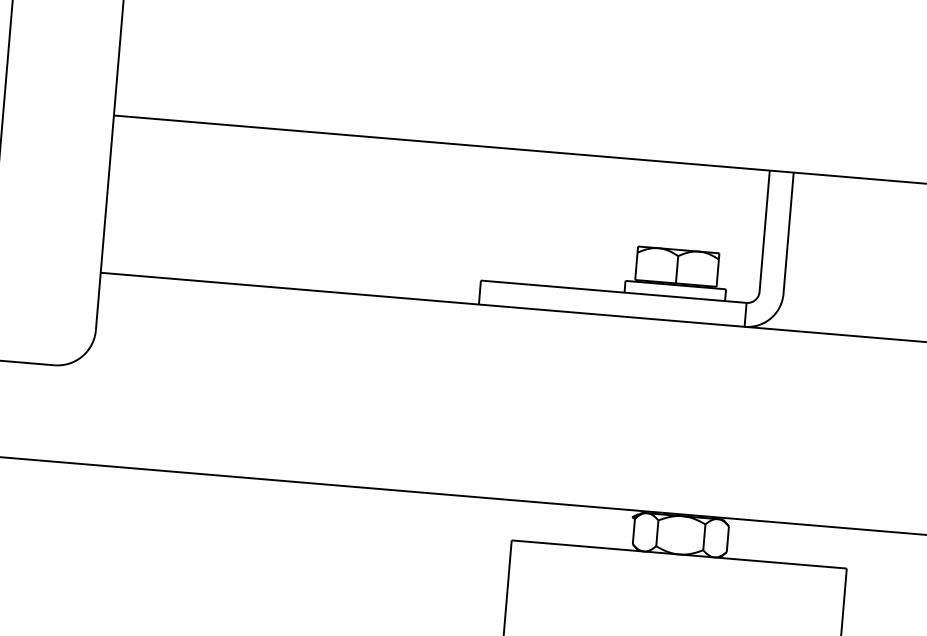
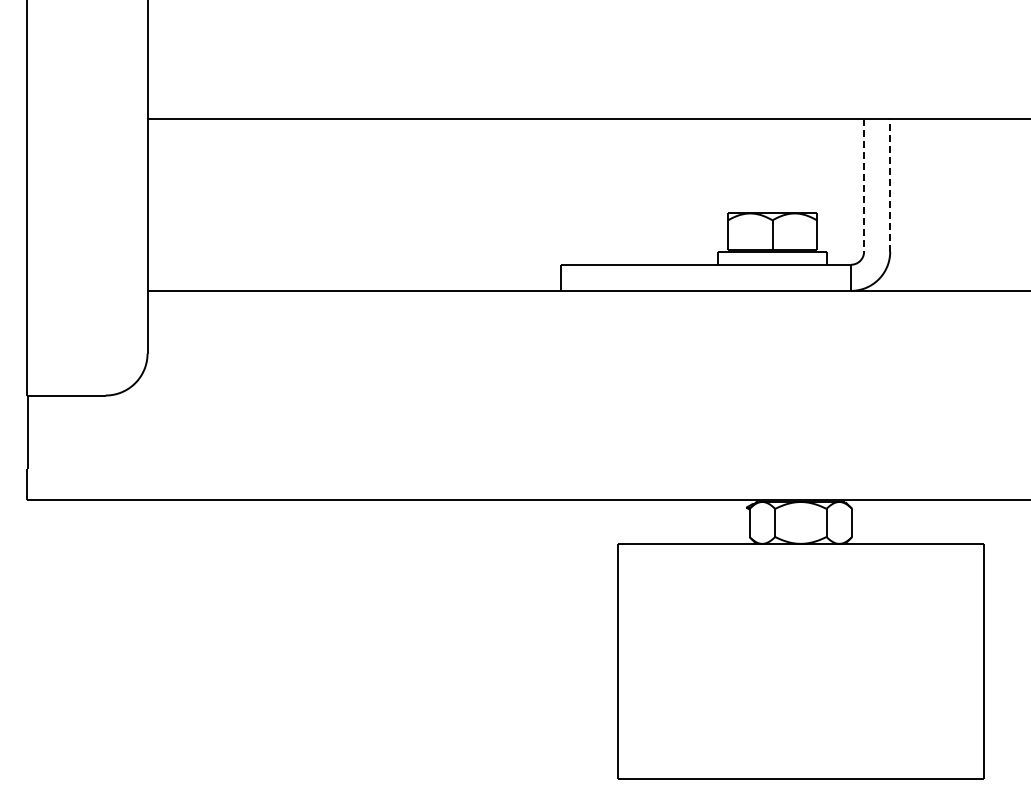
line: (765, 231) -> (864, 185), solid -> dashed
line: (788, 232) -> (890, 184), solid -> dashed

